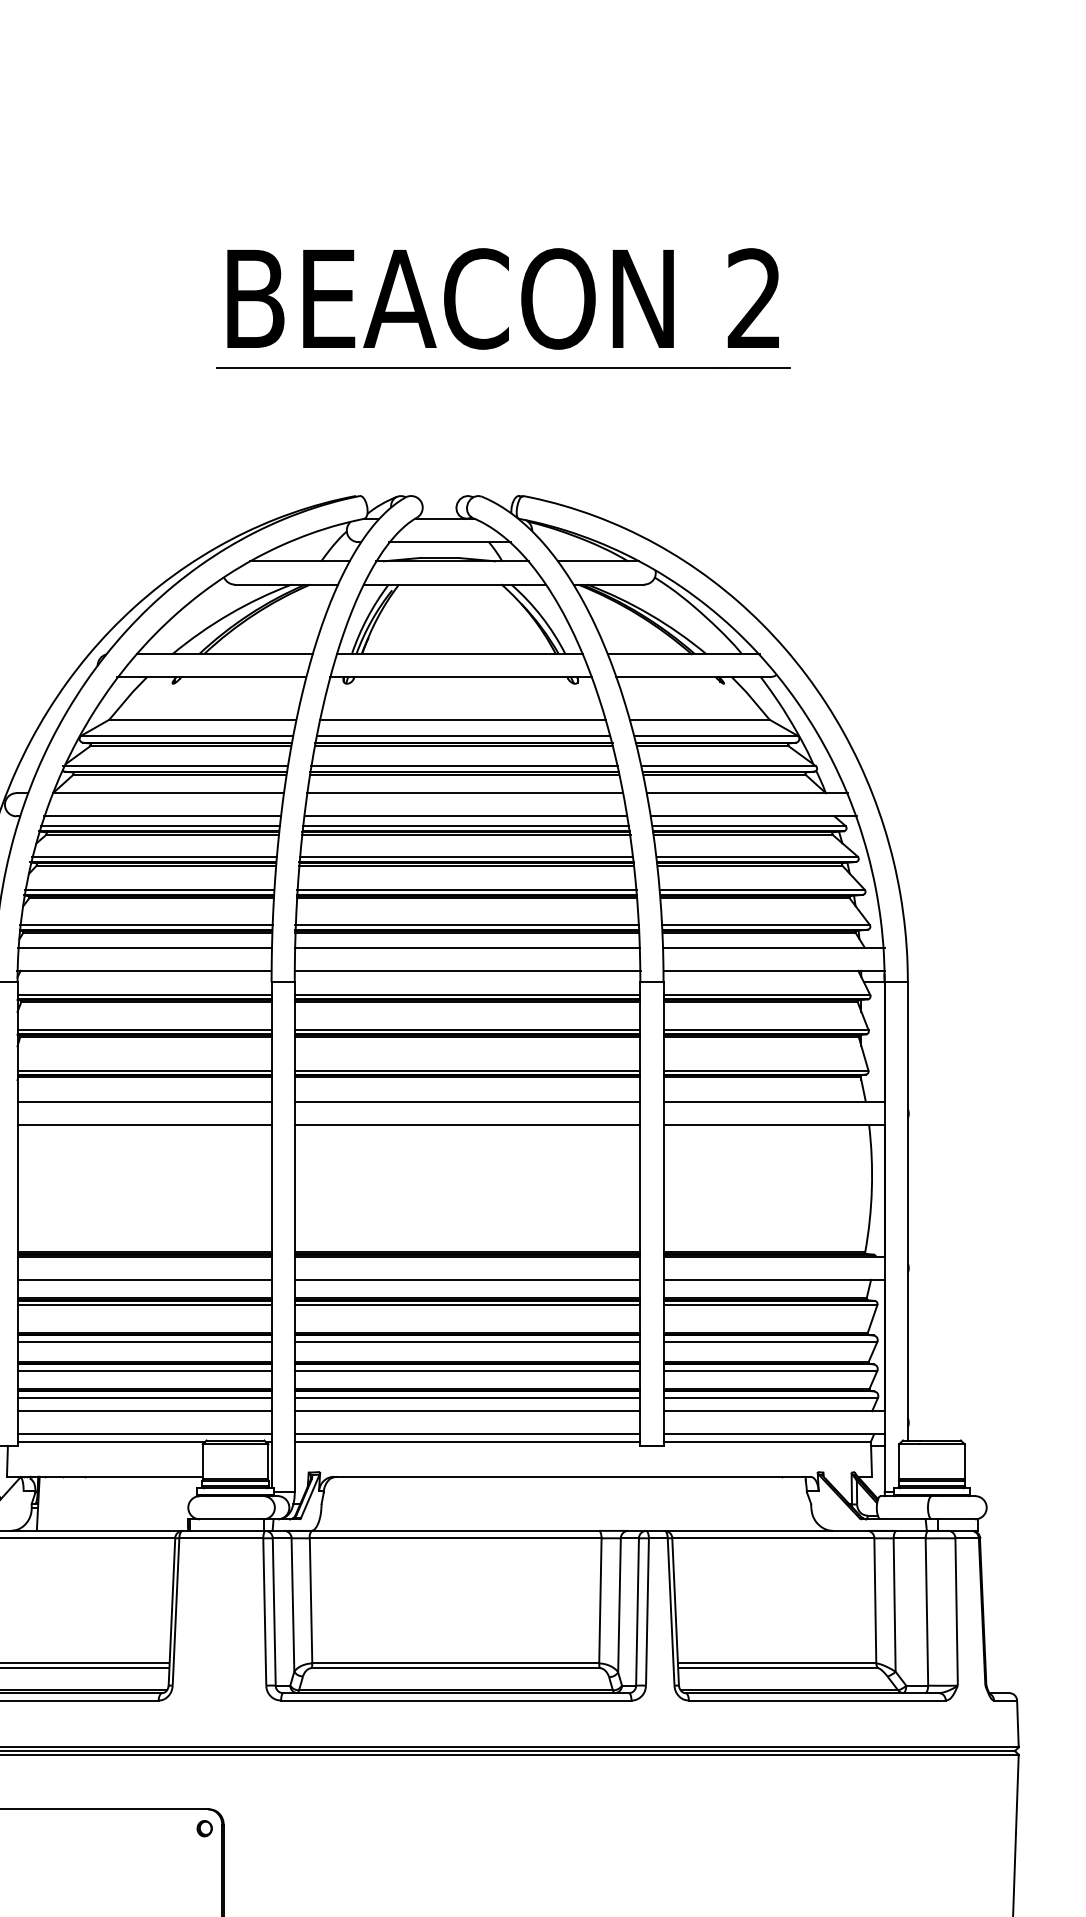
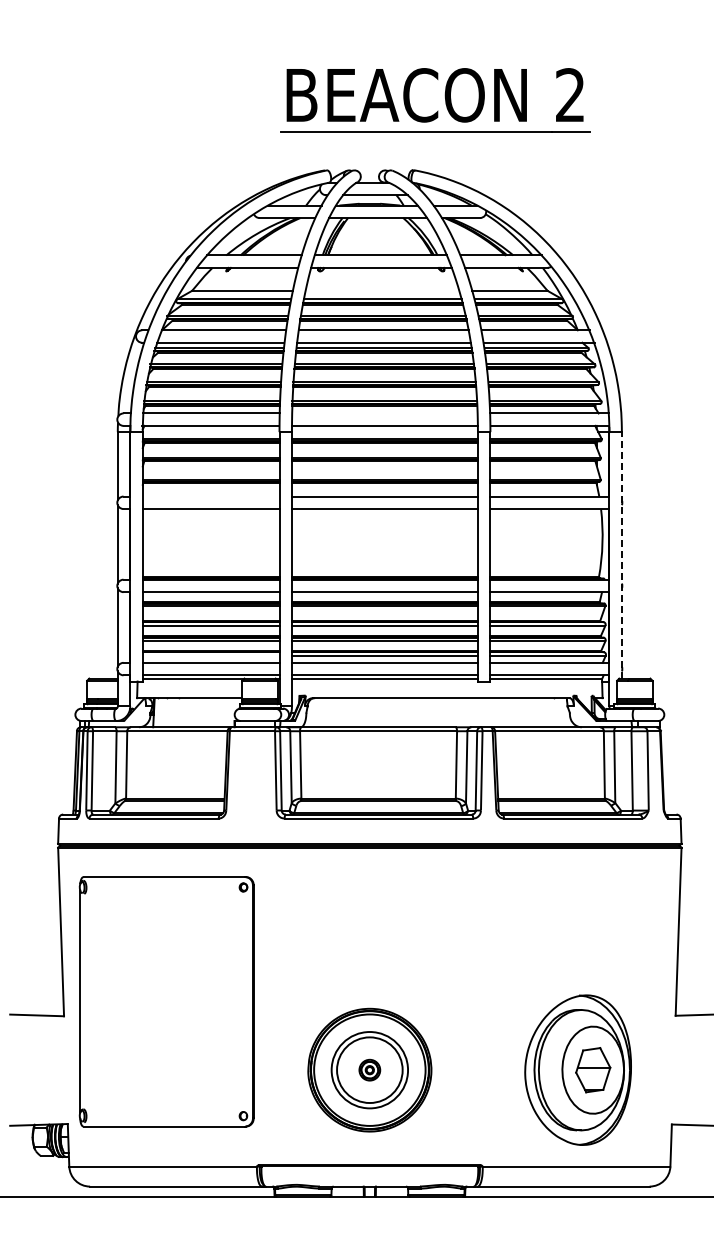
part: (520, 301) -> (444, 96), moved
line: (462, 719) -> (382, 290), removed
line: (466, 947) -> (384, 413), removed
line: (143, 1102) -> (210, 496), removed
line: (907, 1209) -> (621, 554), solid -> dashed
line: (143, 1397) -> (210, 655), removed

